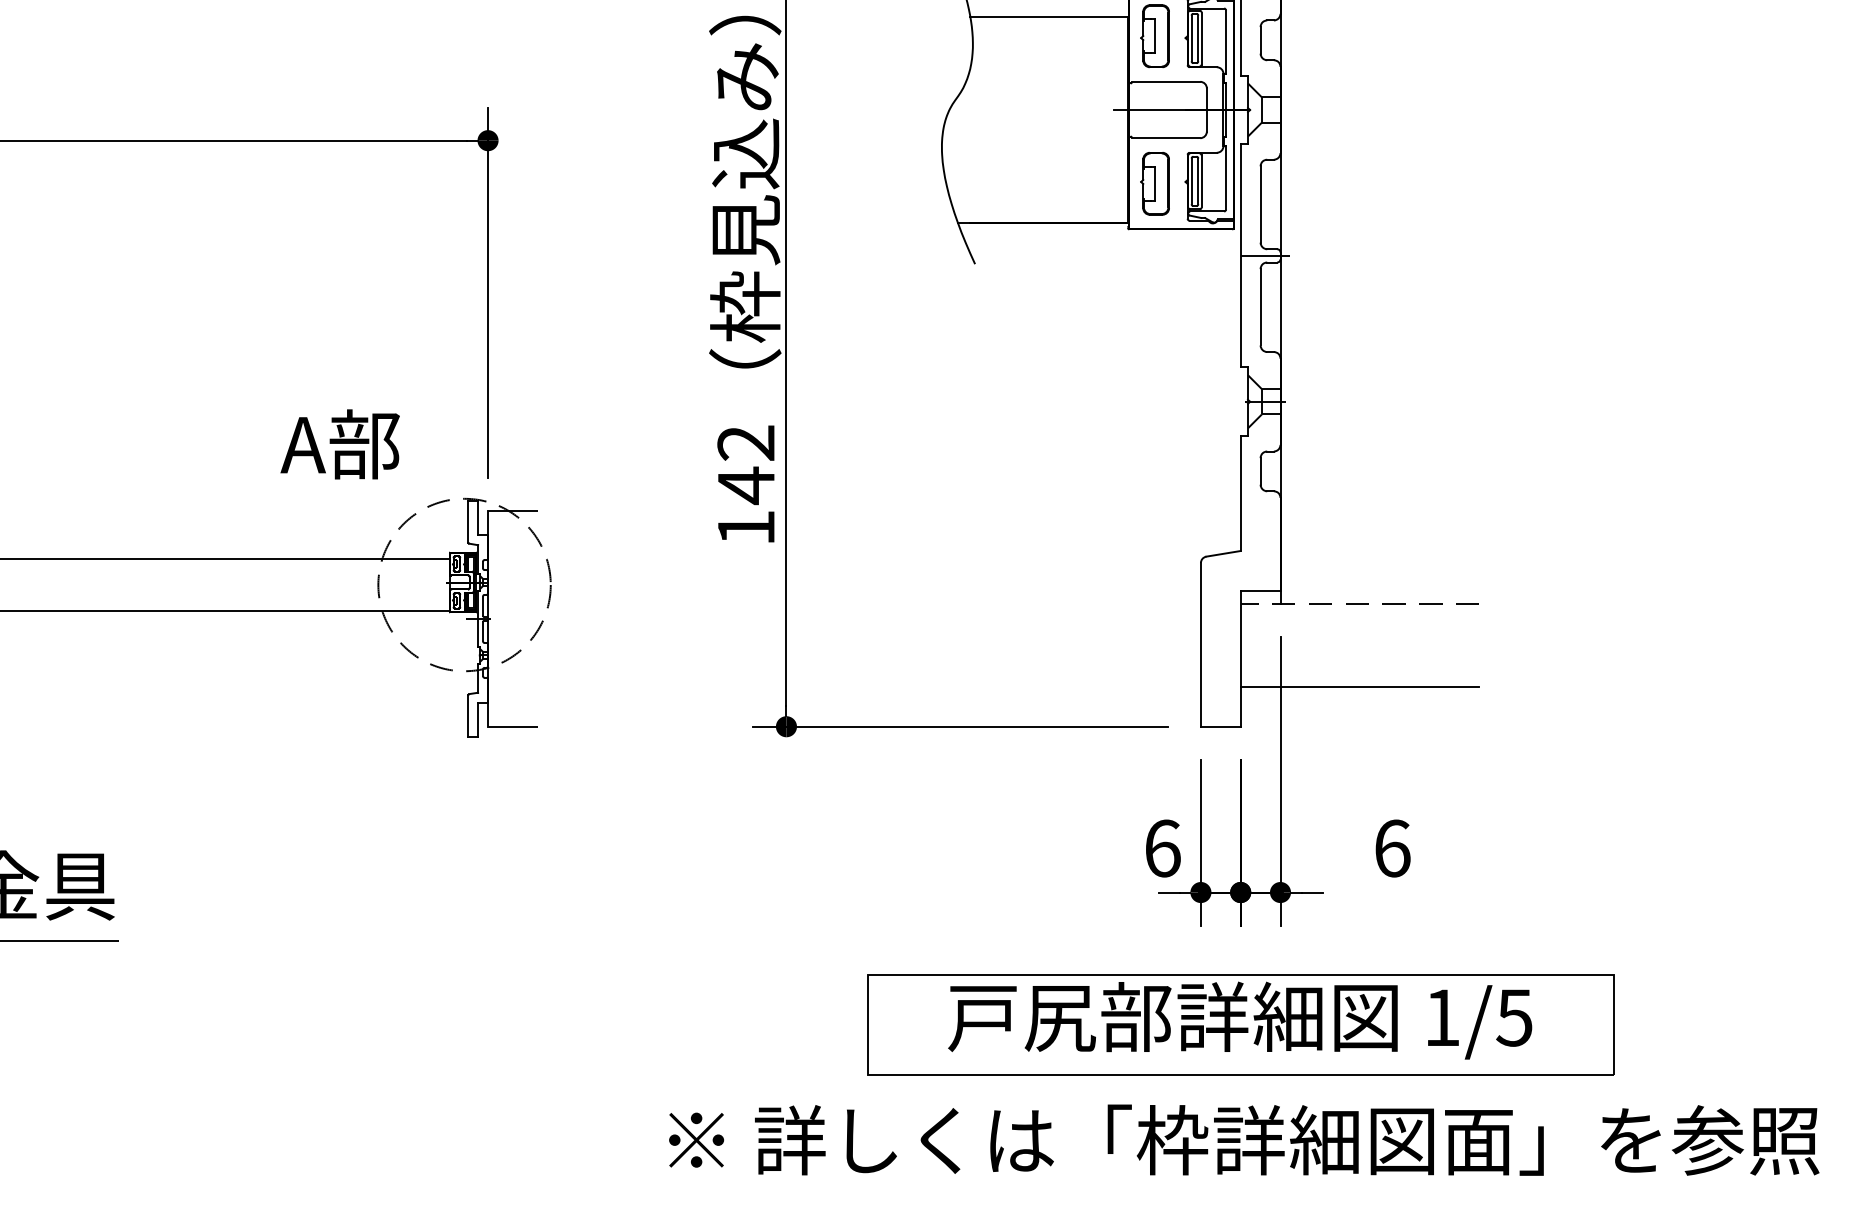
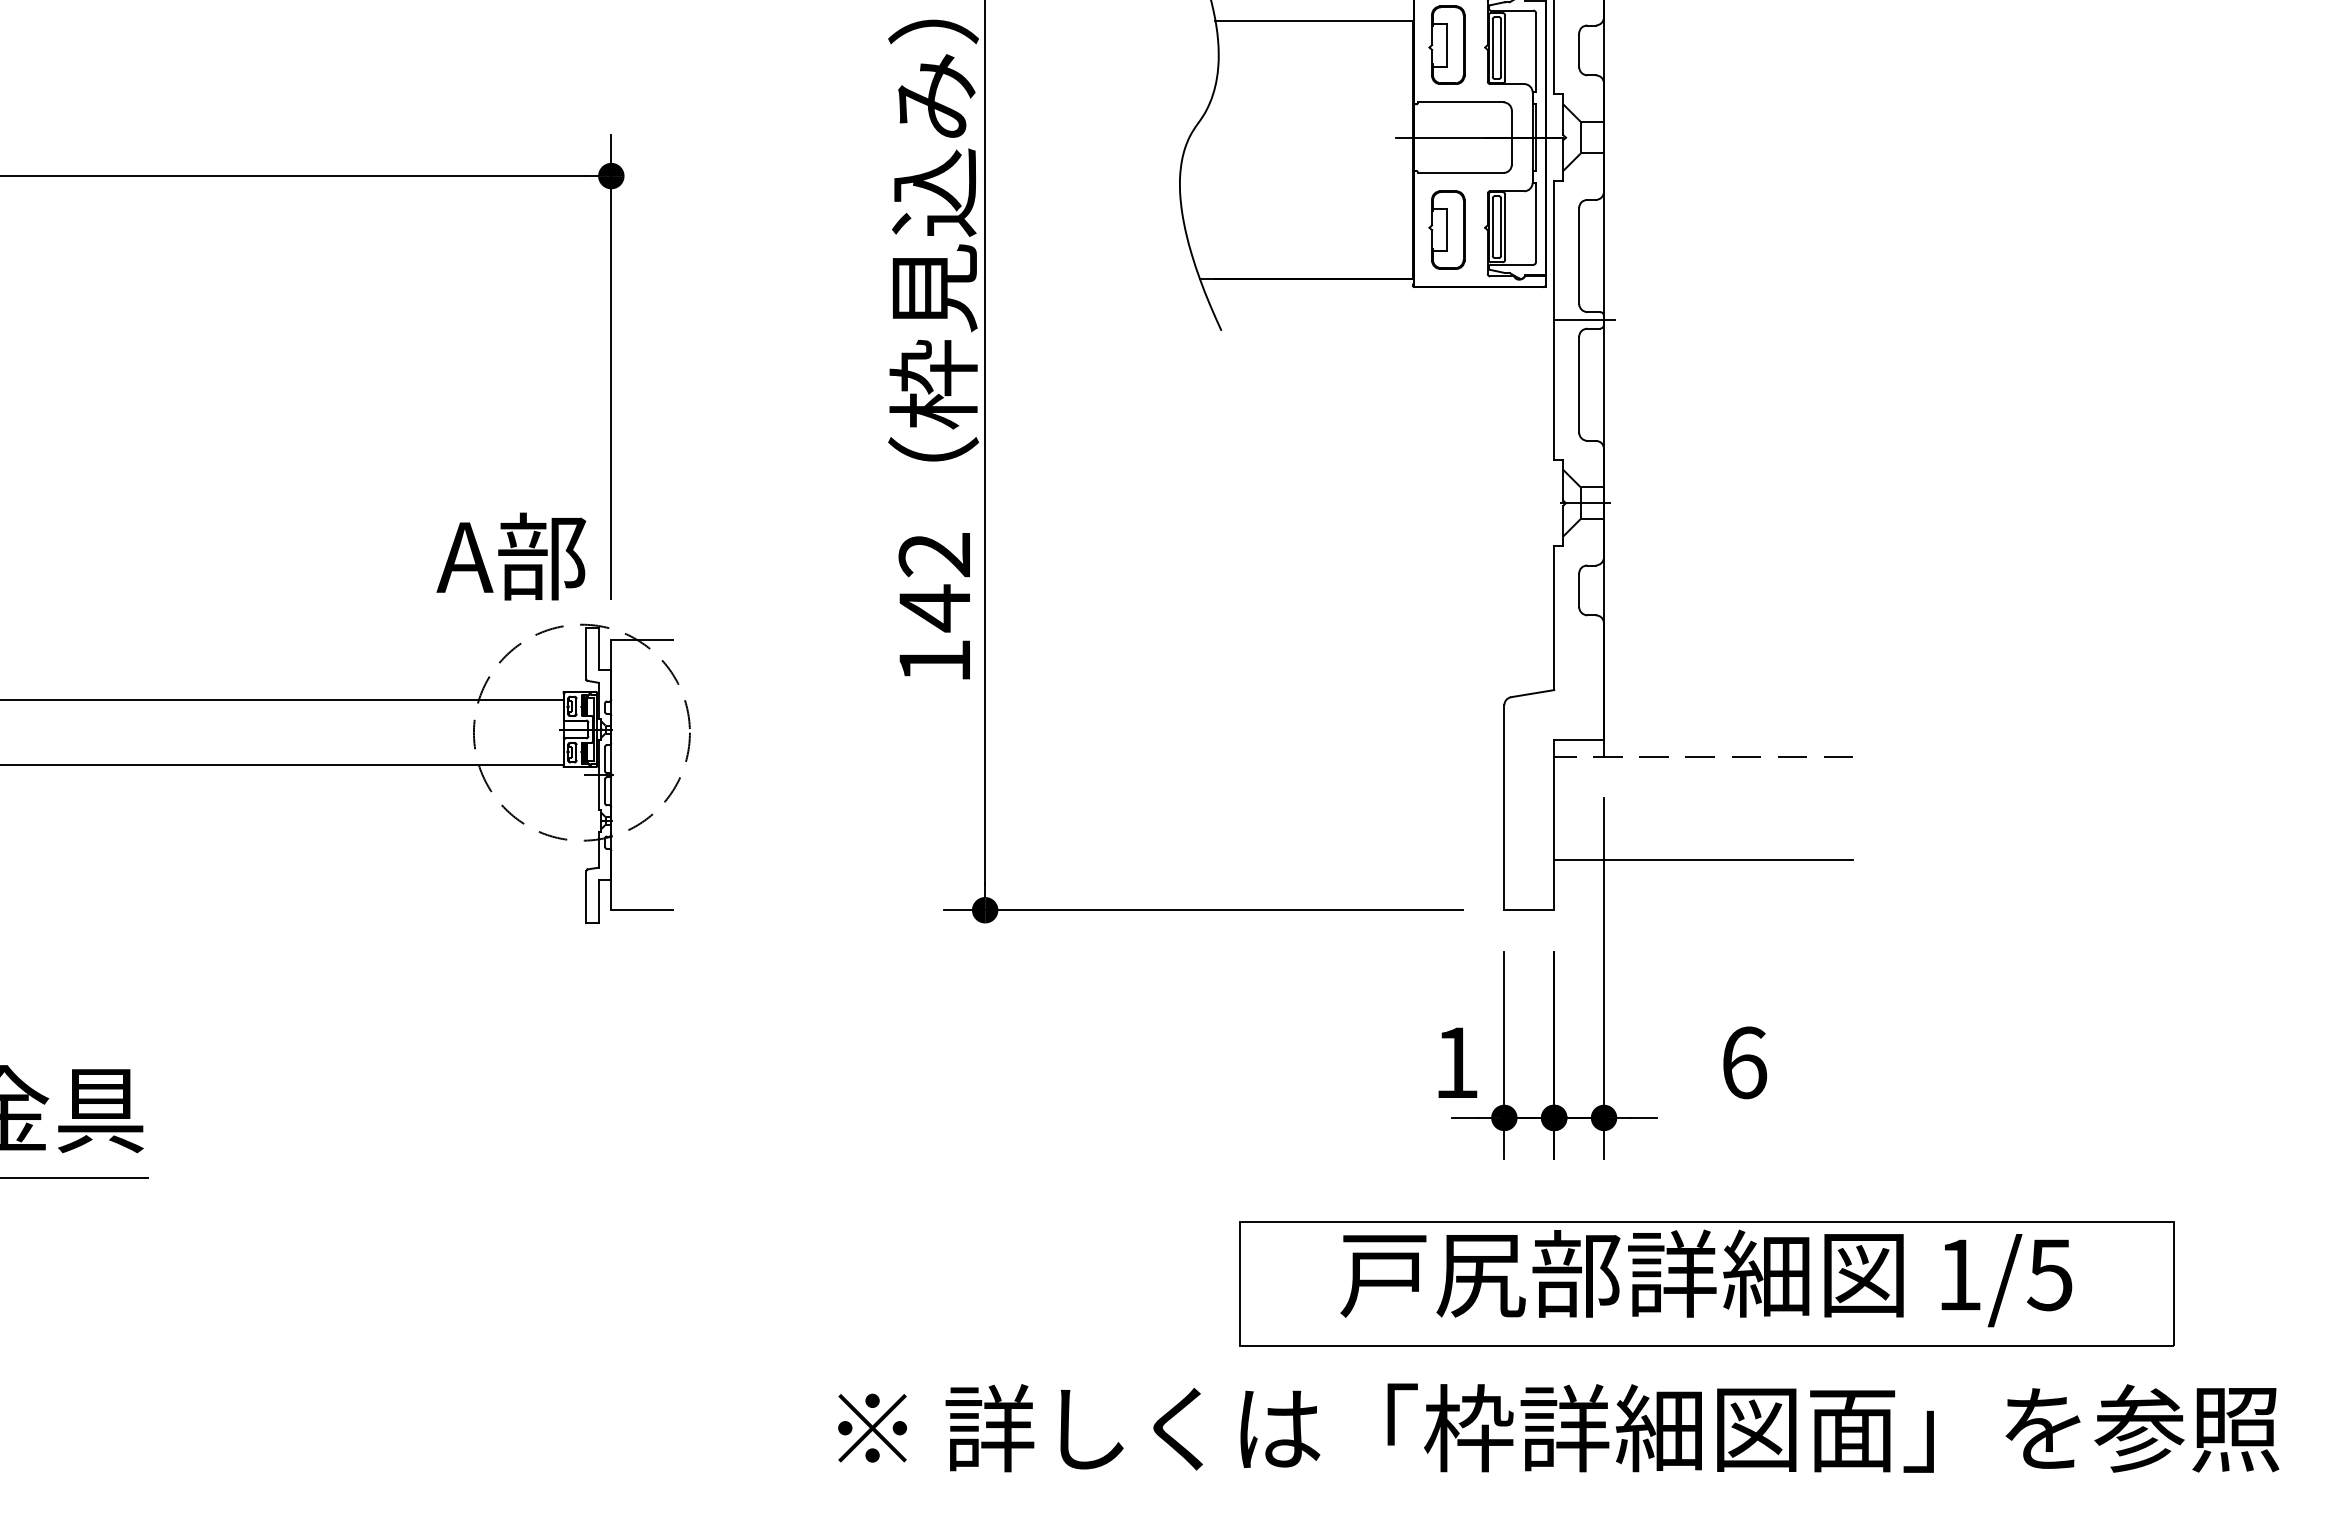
text: (339, 444) -> (510, 556), moved
text: (1163, 848) -> (1457, 1062), 6 -> 1
part: (1240, 1024) -> (1706, 1283), moved

